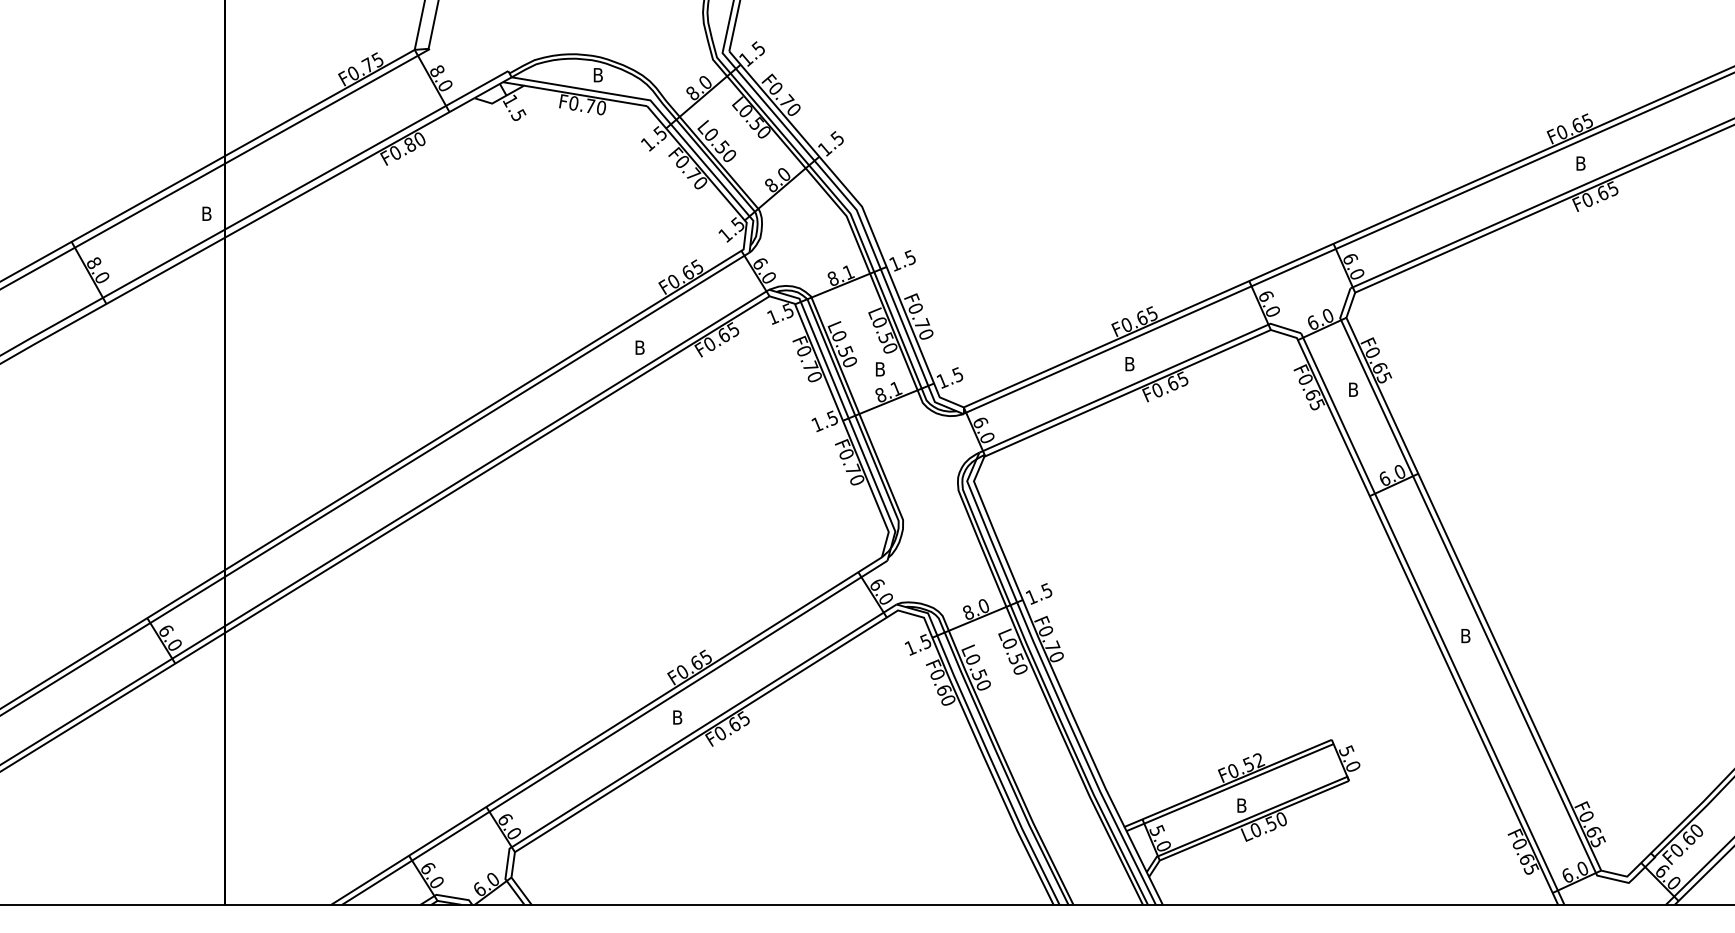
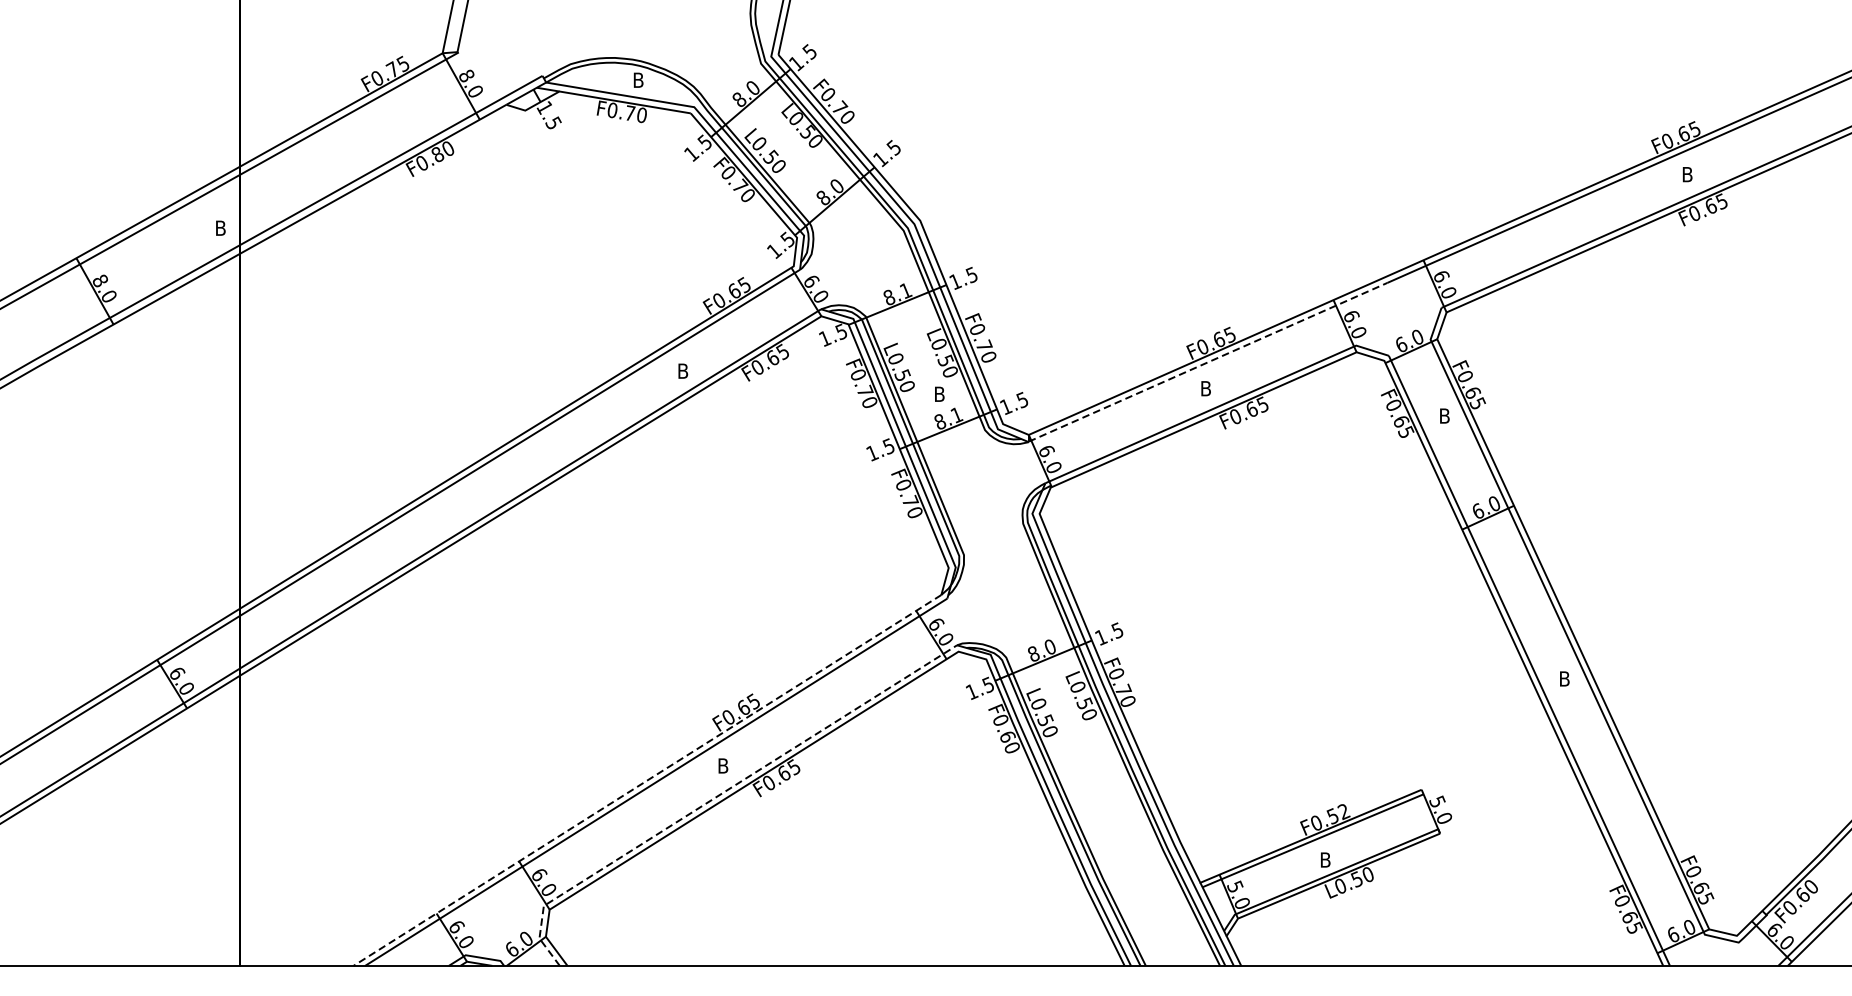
line: (1131, 339) -> (1207, 362), solid -> dashed
line: (606, 731) -> (647, 780), solid -> dashed
line: (676, 743) -> (722, 793), solid -> dashed

